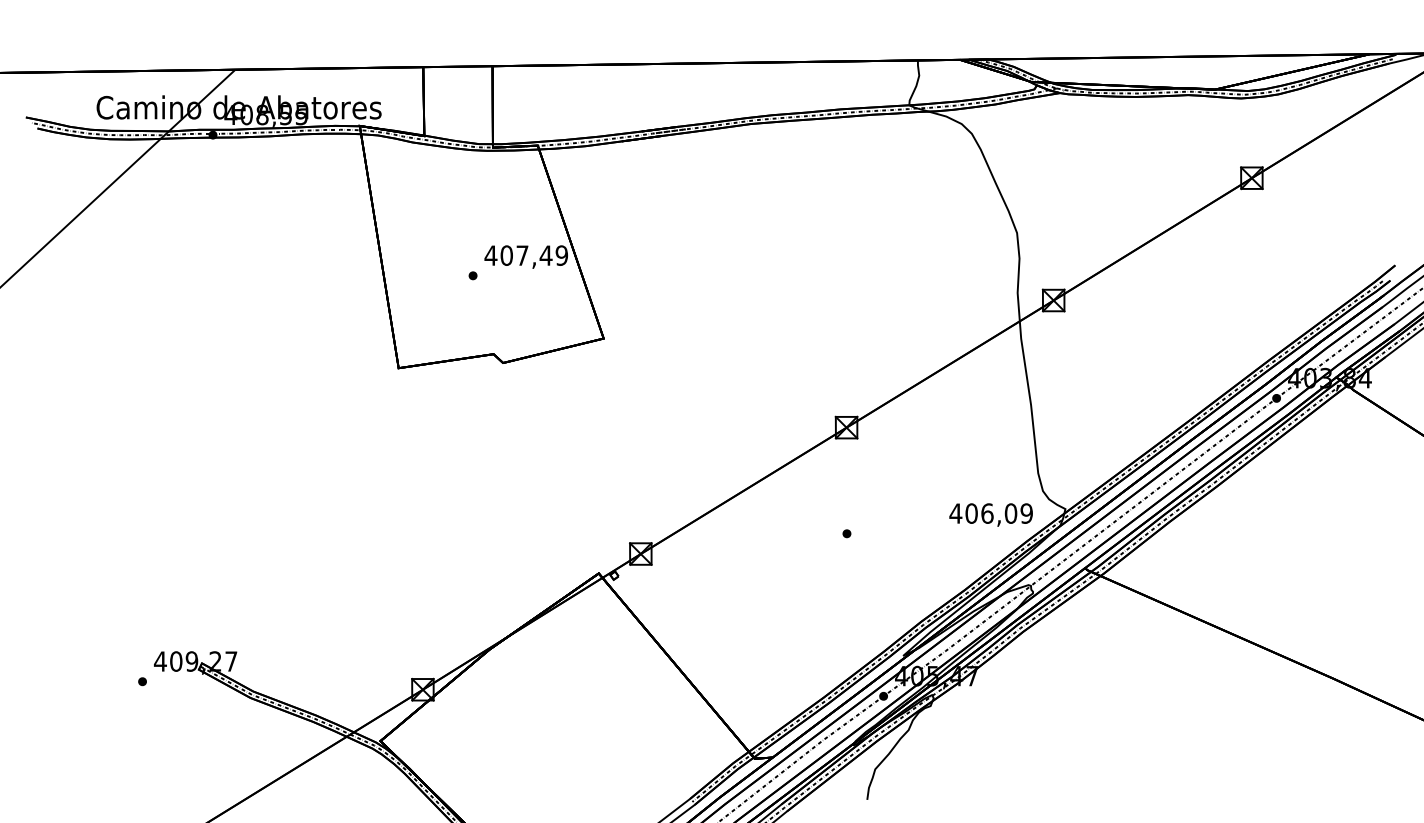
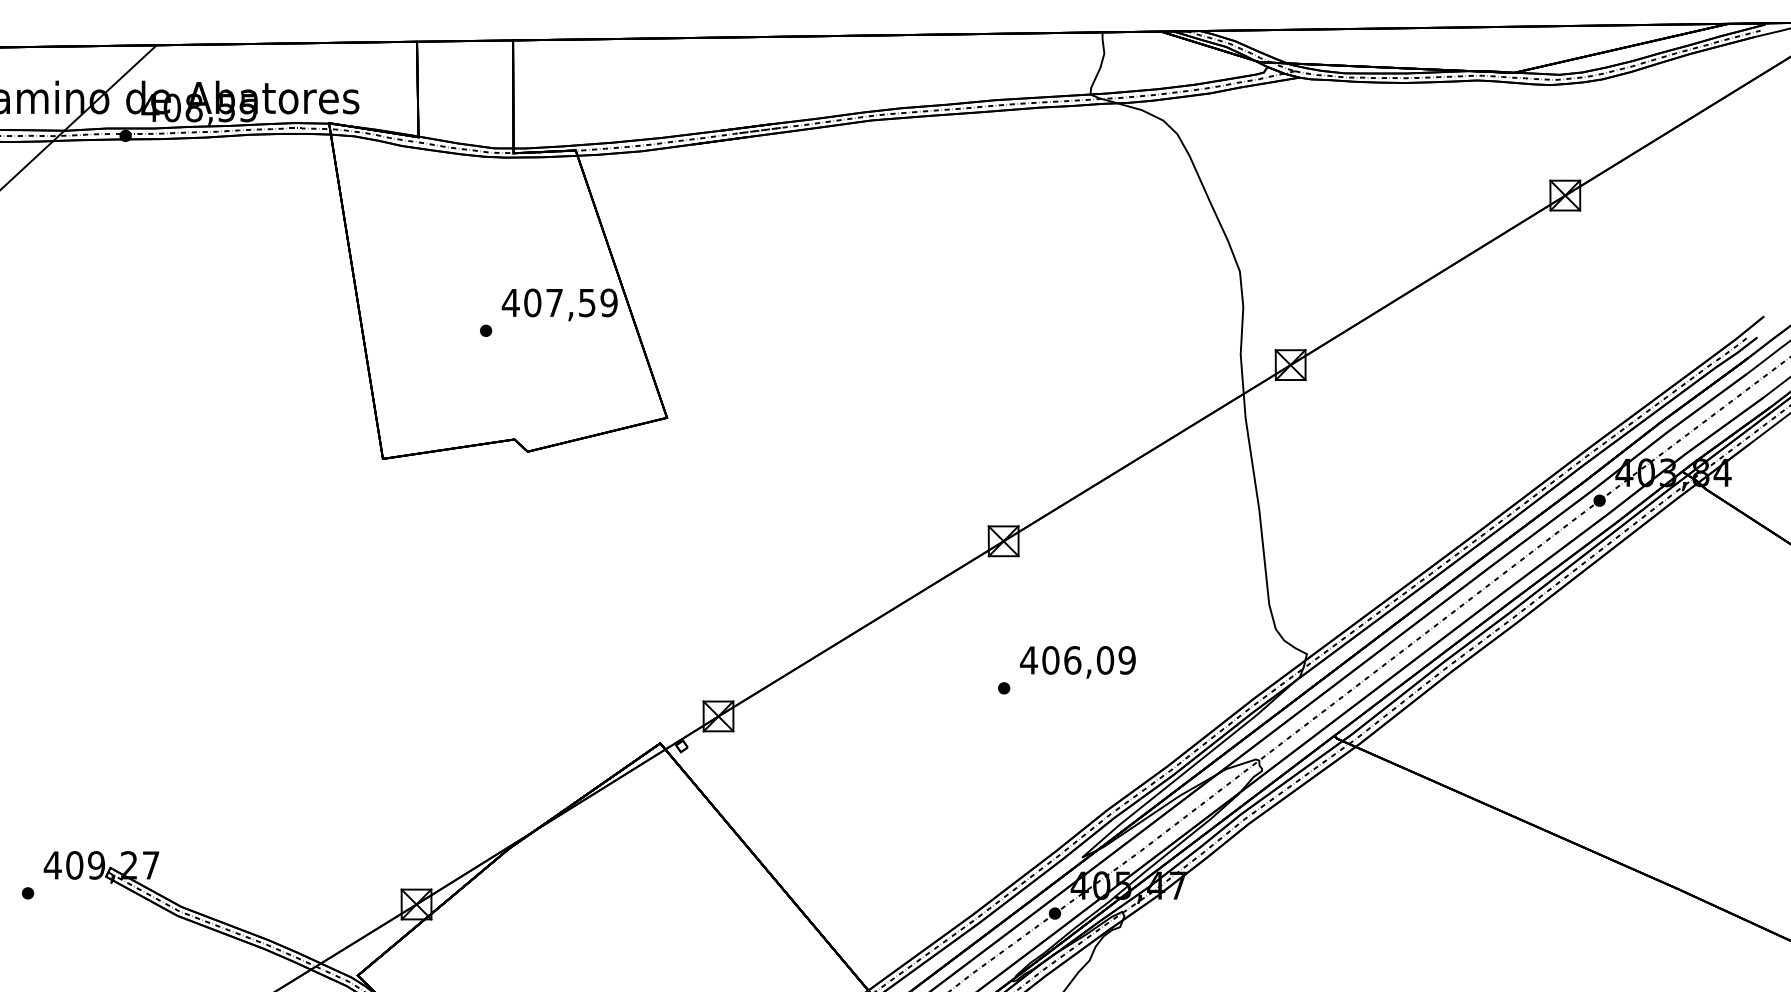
text: (545, 255) -> (586, 302), 407,49 -> 407,59
text: (990, 514) -> (1076, 661), moved

